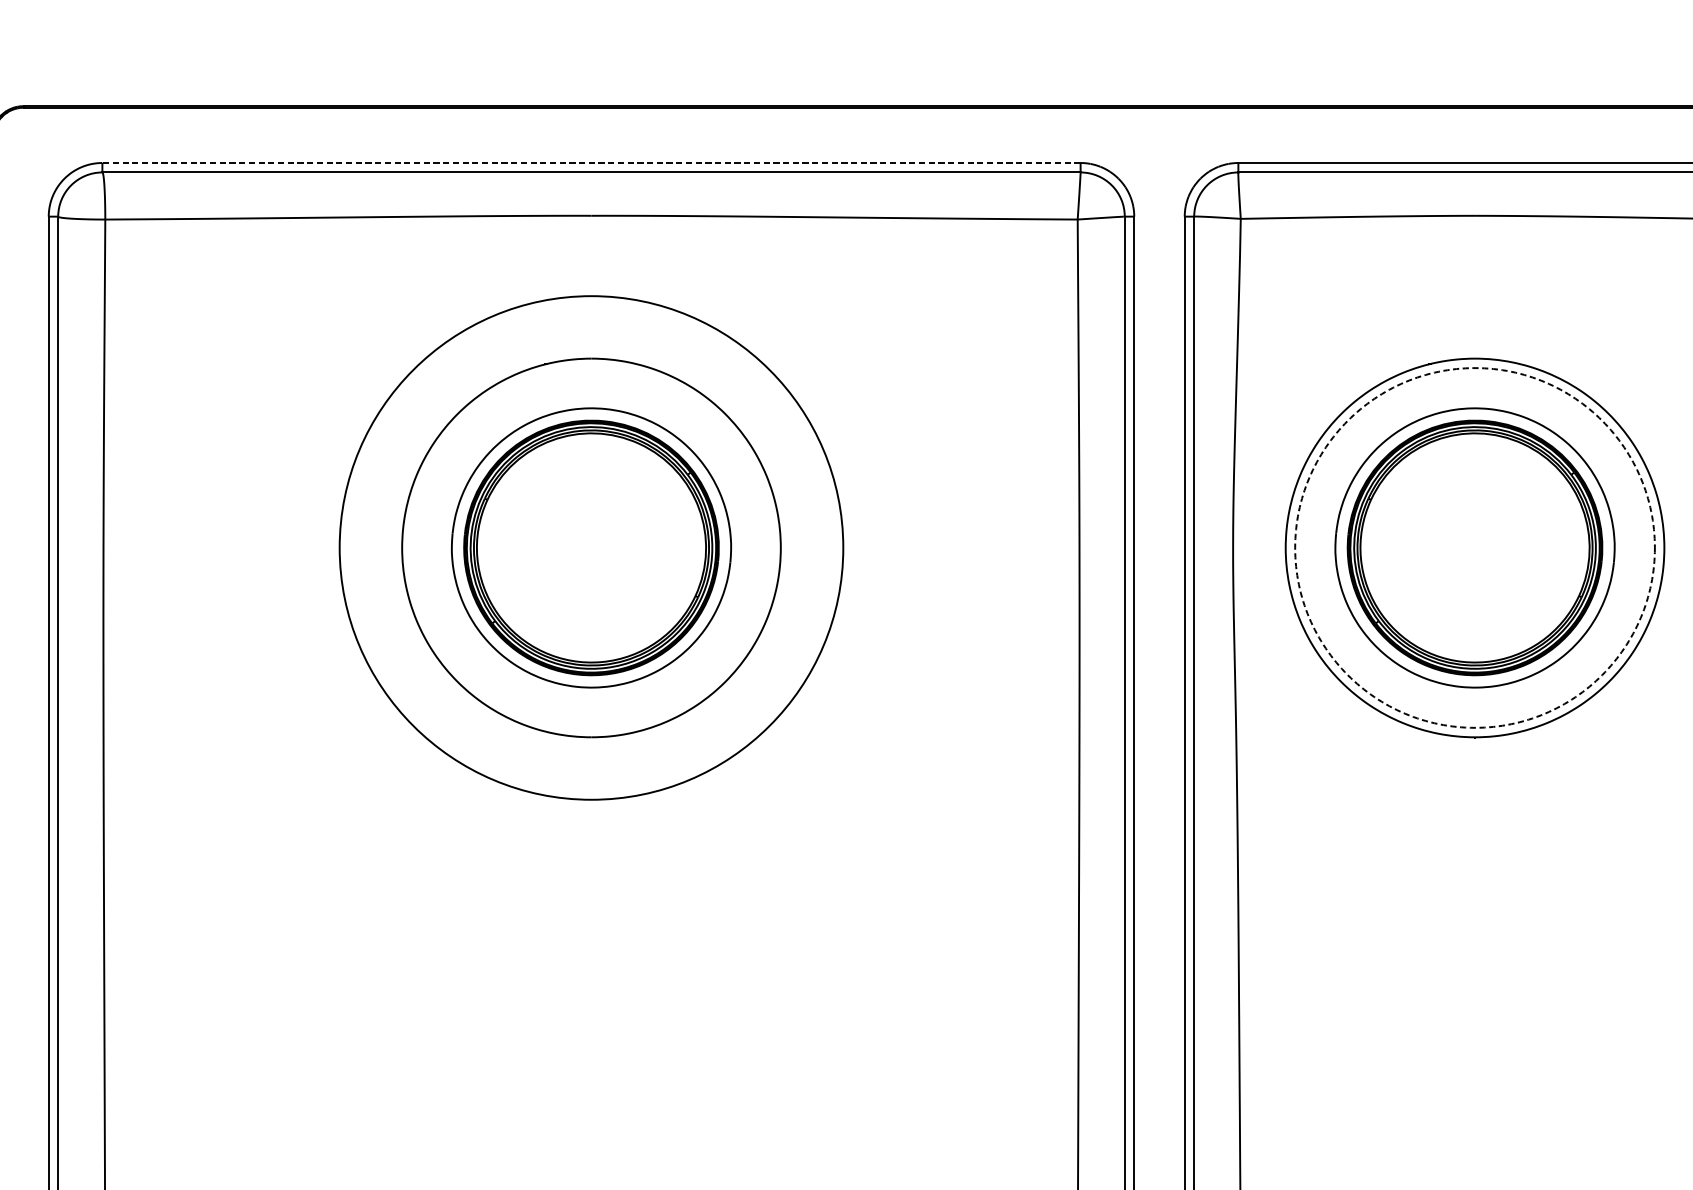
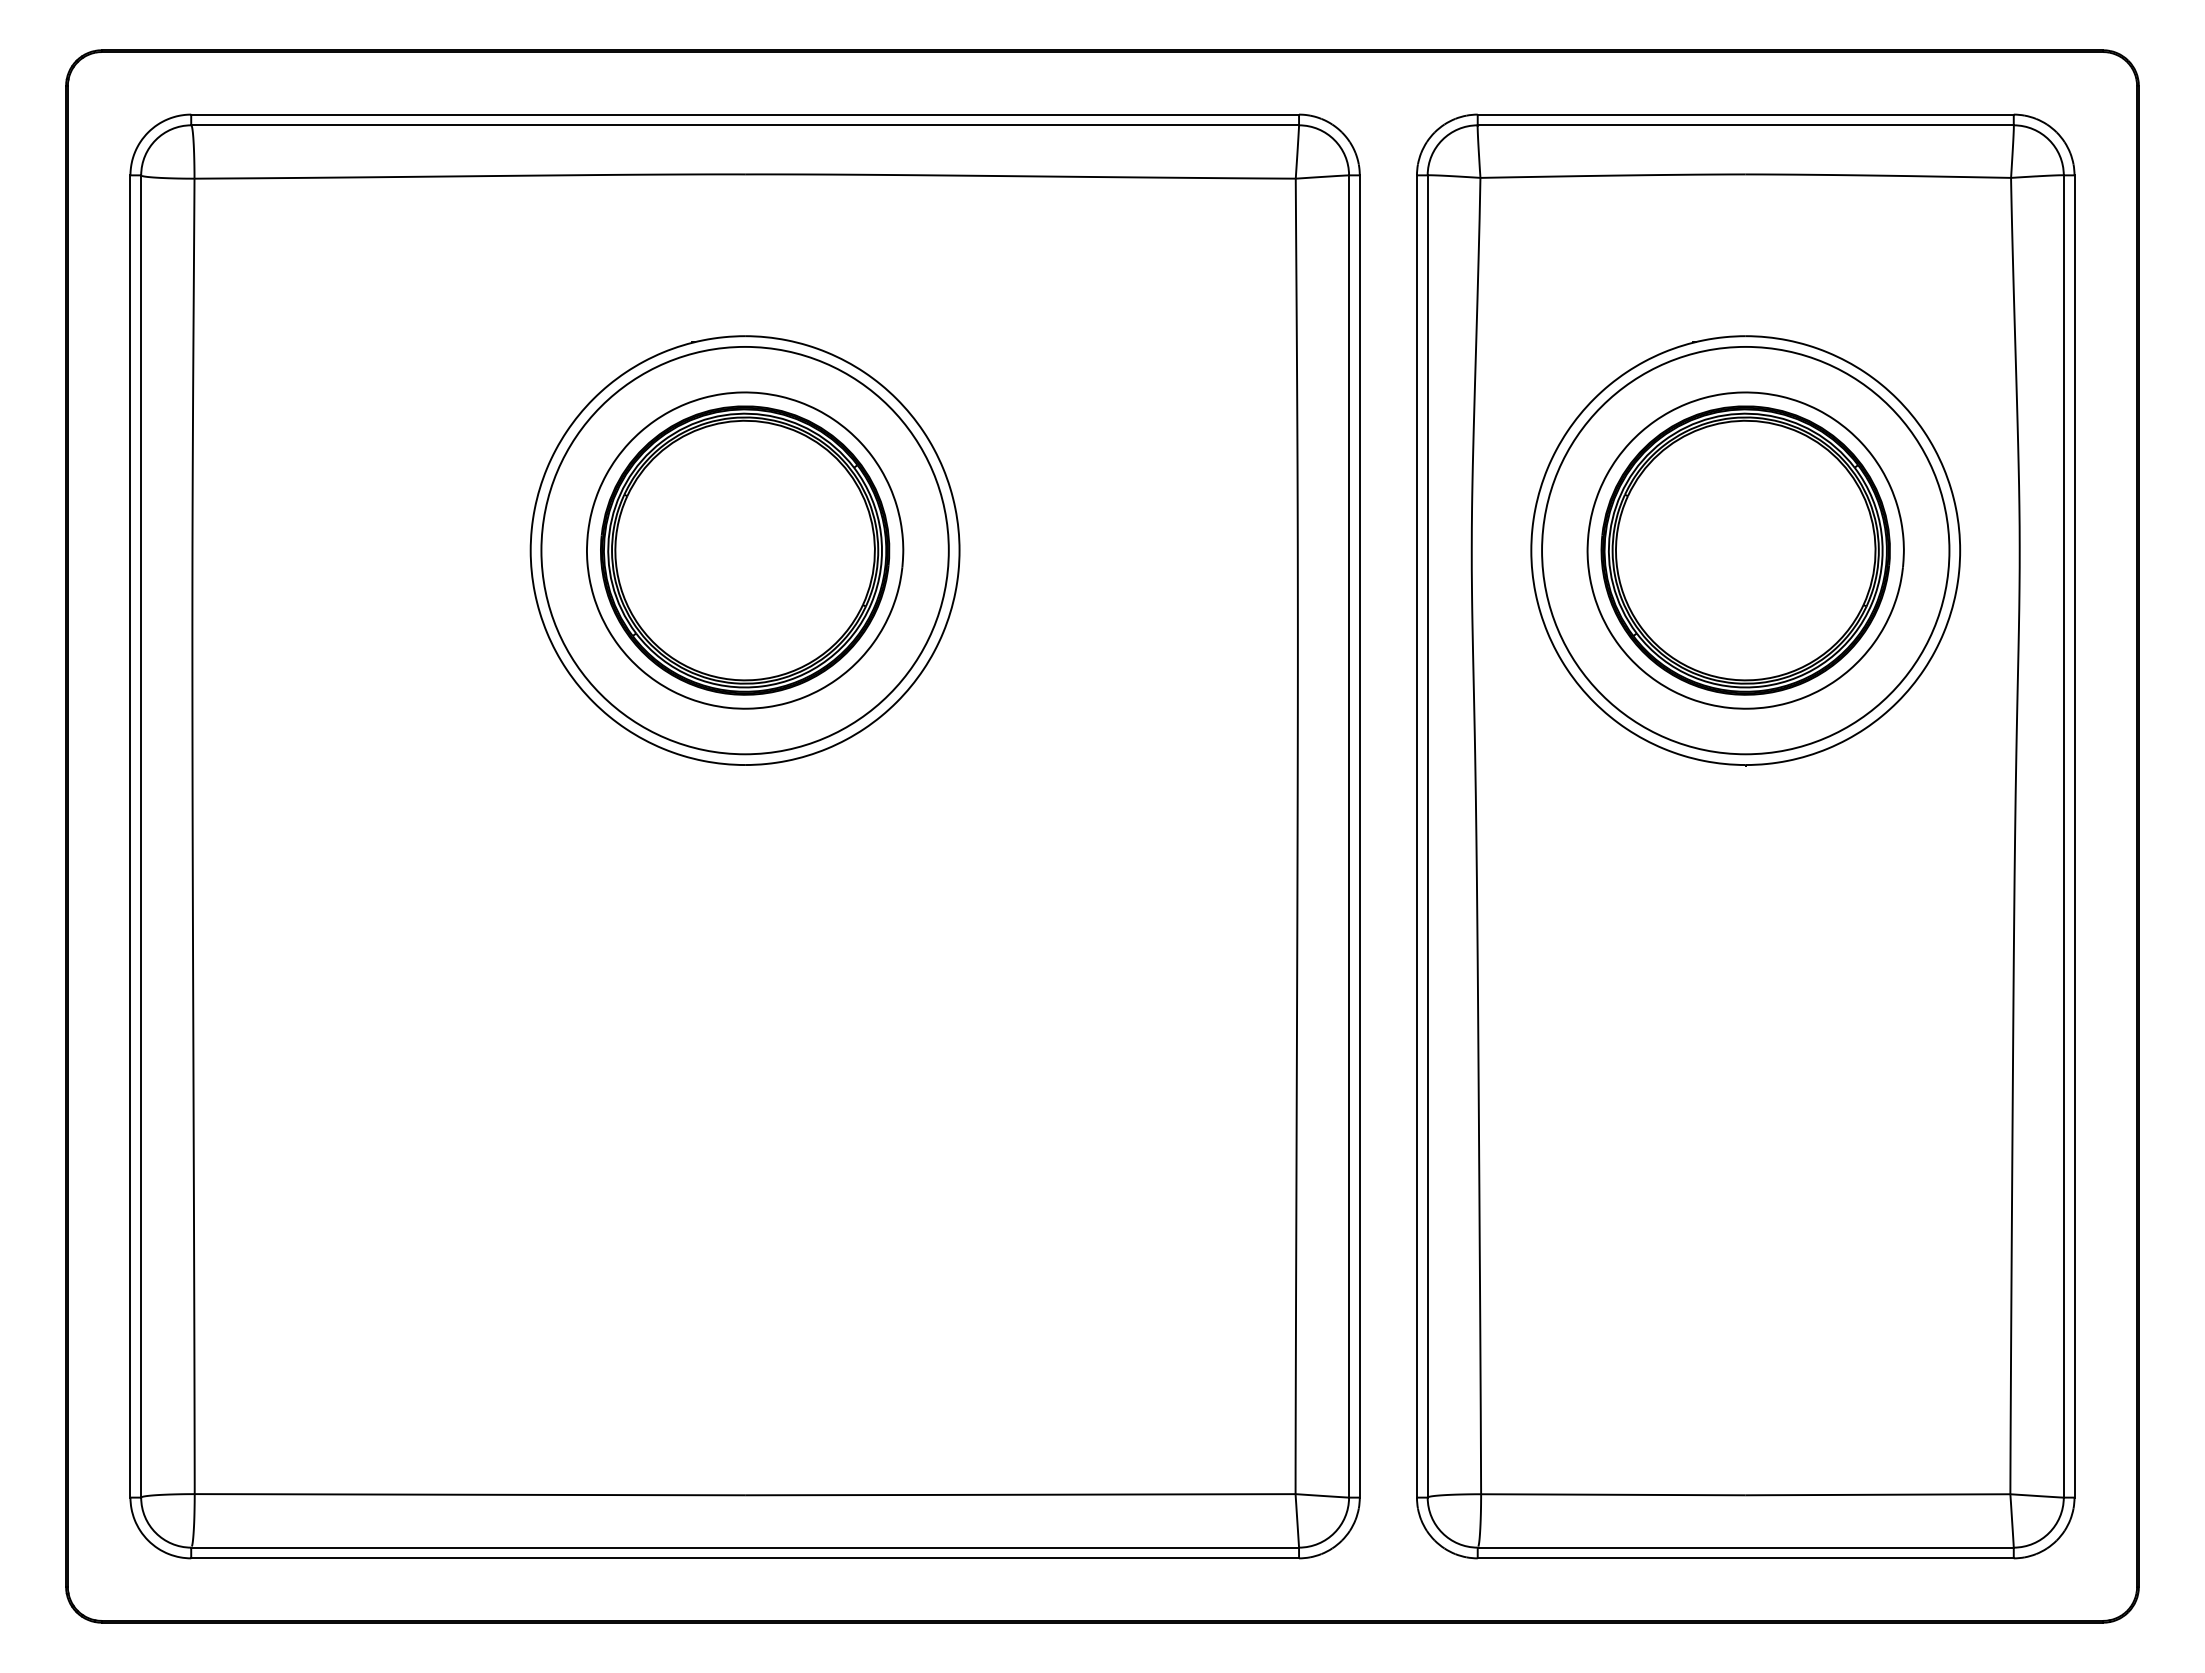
line: (591, 162) -> (745, 114), dashed -> solid
circle: (590, 547) -> (744, 550), size x0.71
circle: (1474, 547) -> (1745, 550), dashed -> solid

